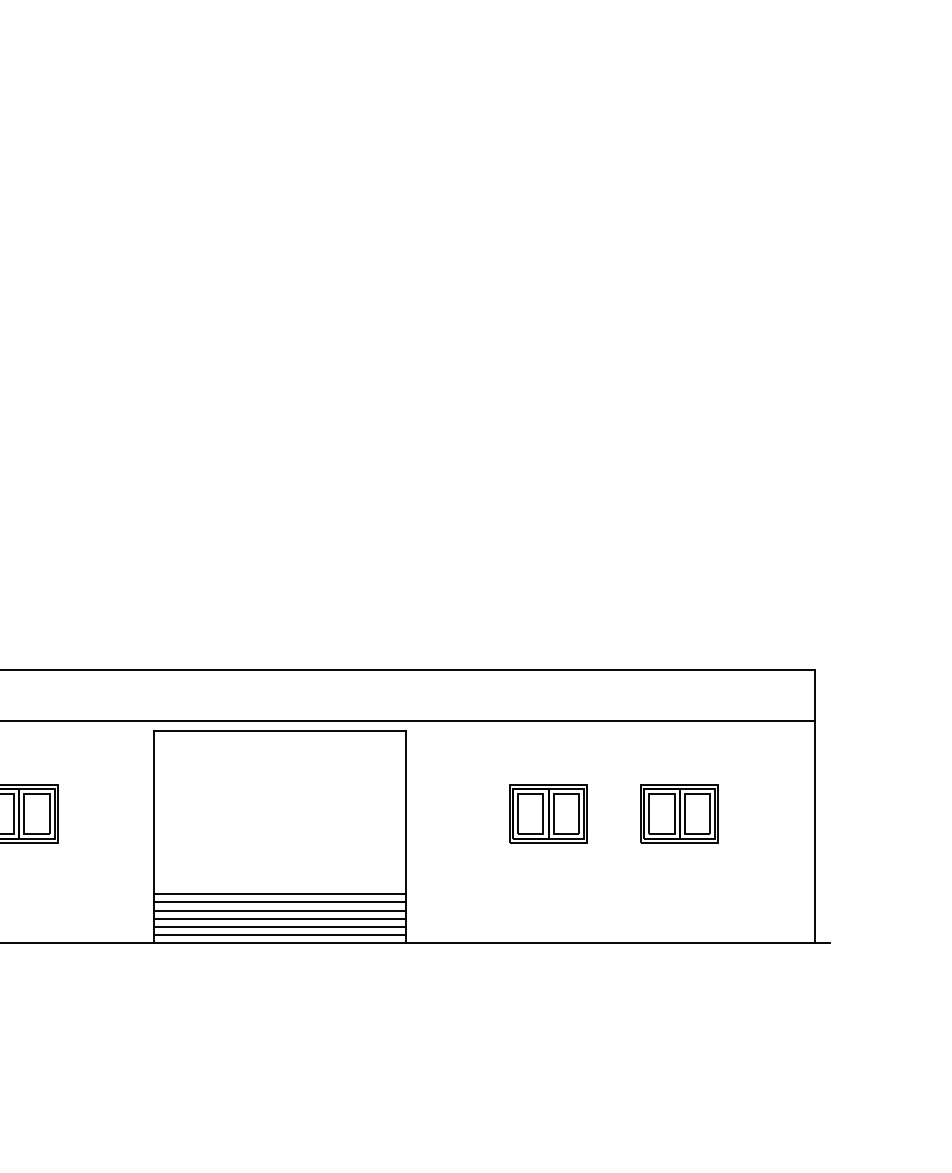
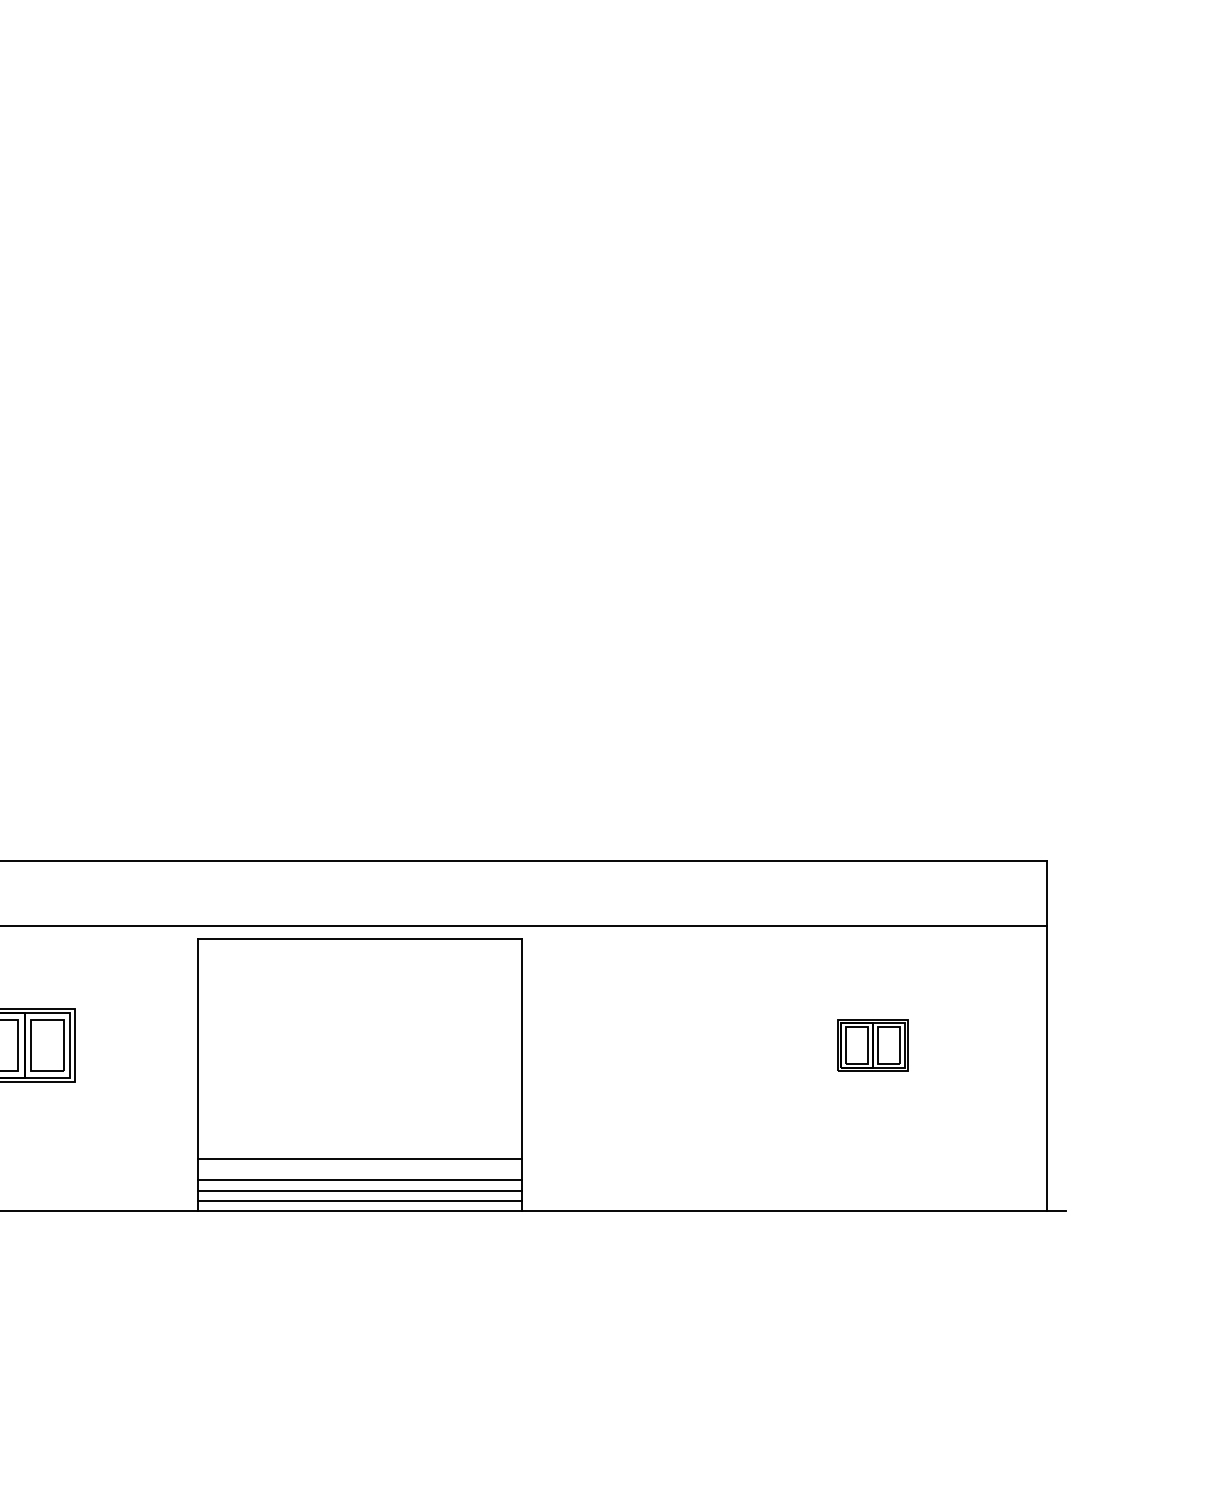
part: (548, 813) -> (704, 1045), removed
part: (679, 813) -> (872, 1045), size x0.7
line: (280, 894) -> (360, 1149), removed
line: (280, 910) -> (360, 1169), removed

